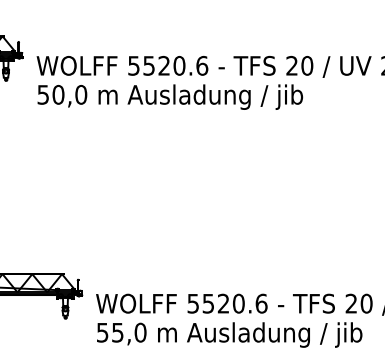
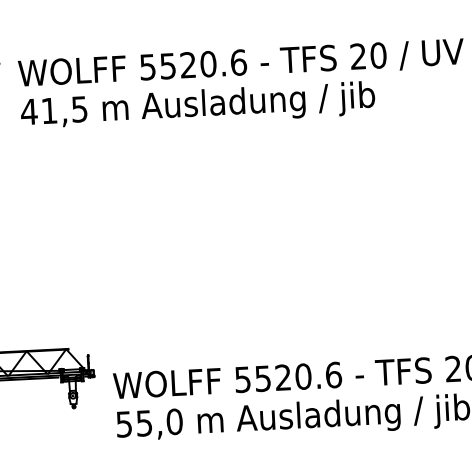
text: (62, 94) -> (54, 110), 50,0 -> 41,5

